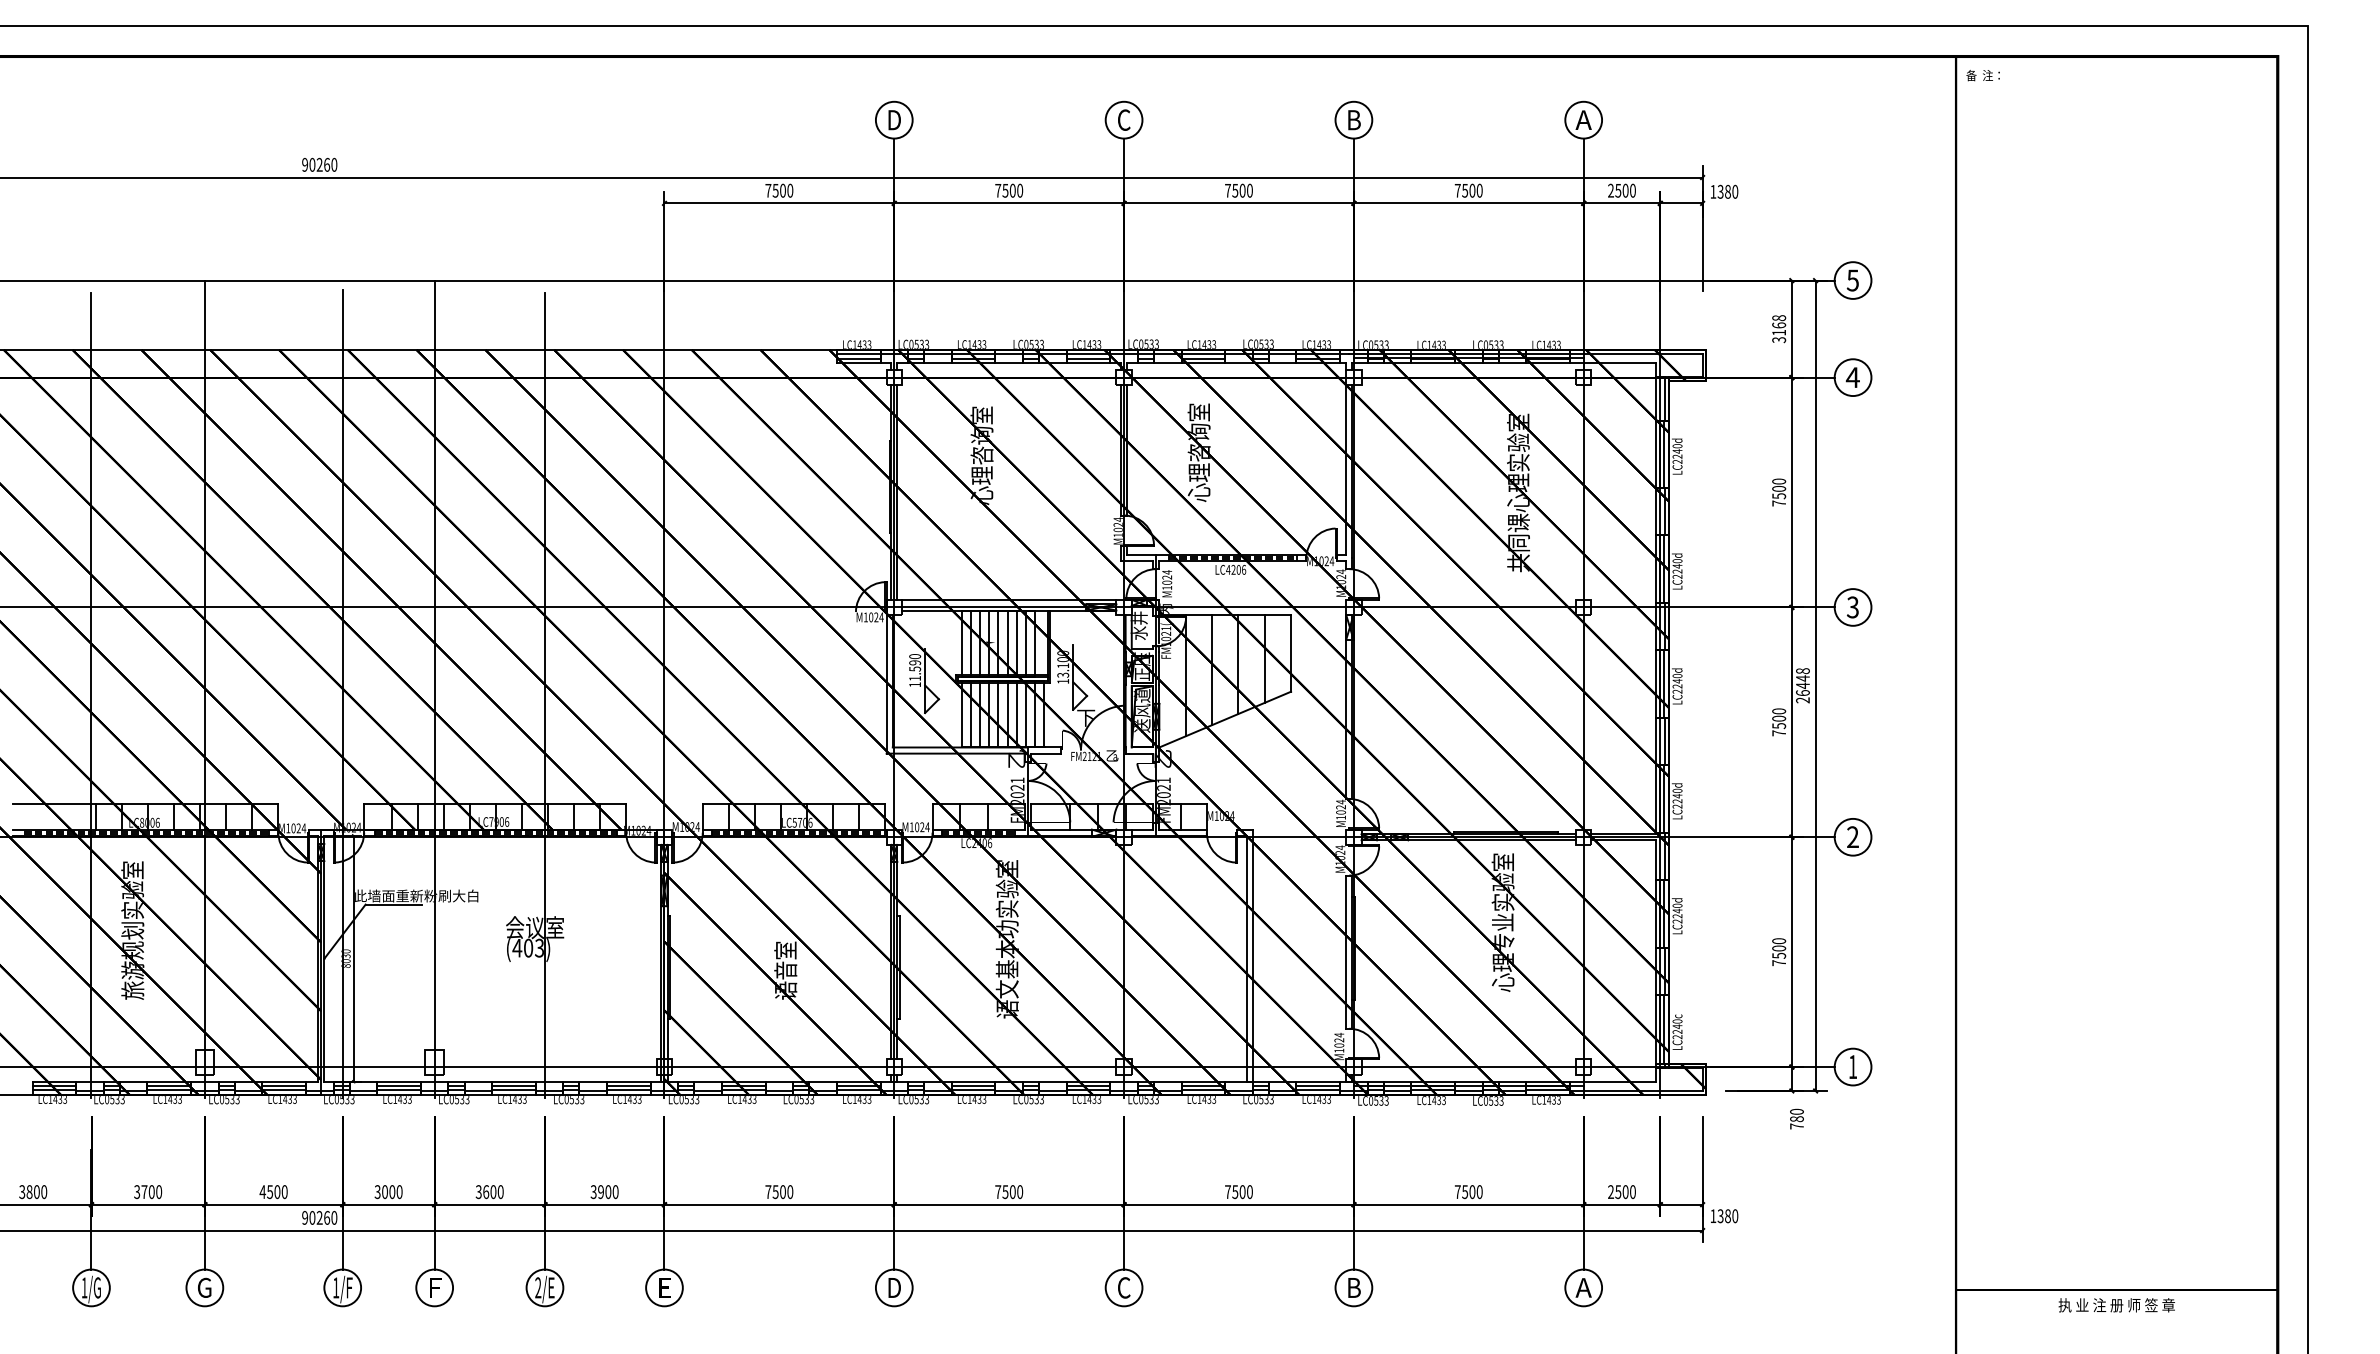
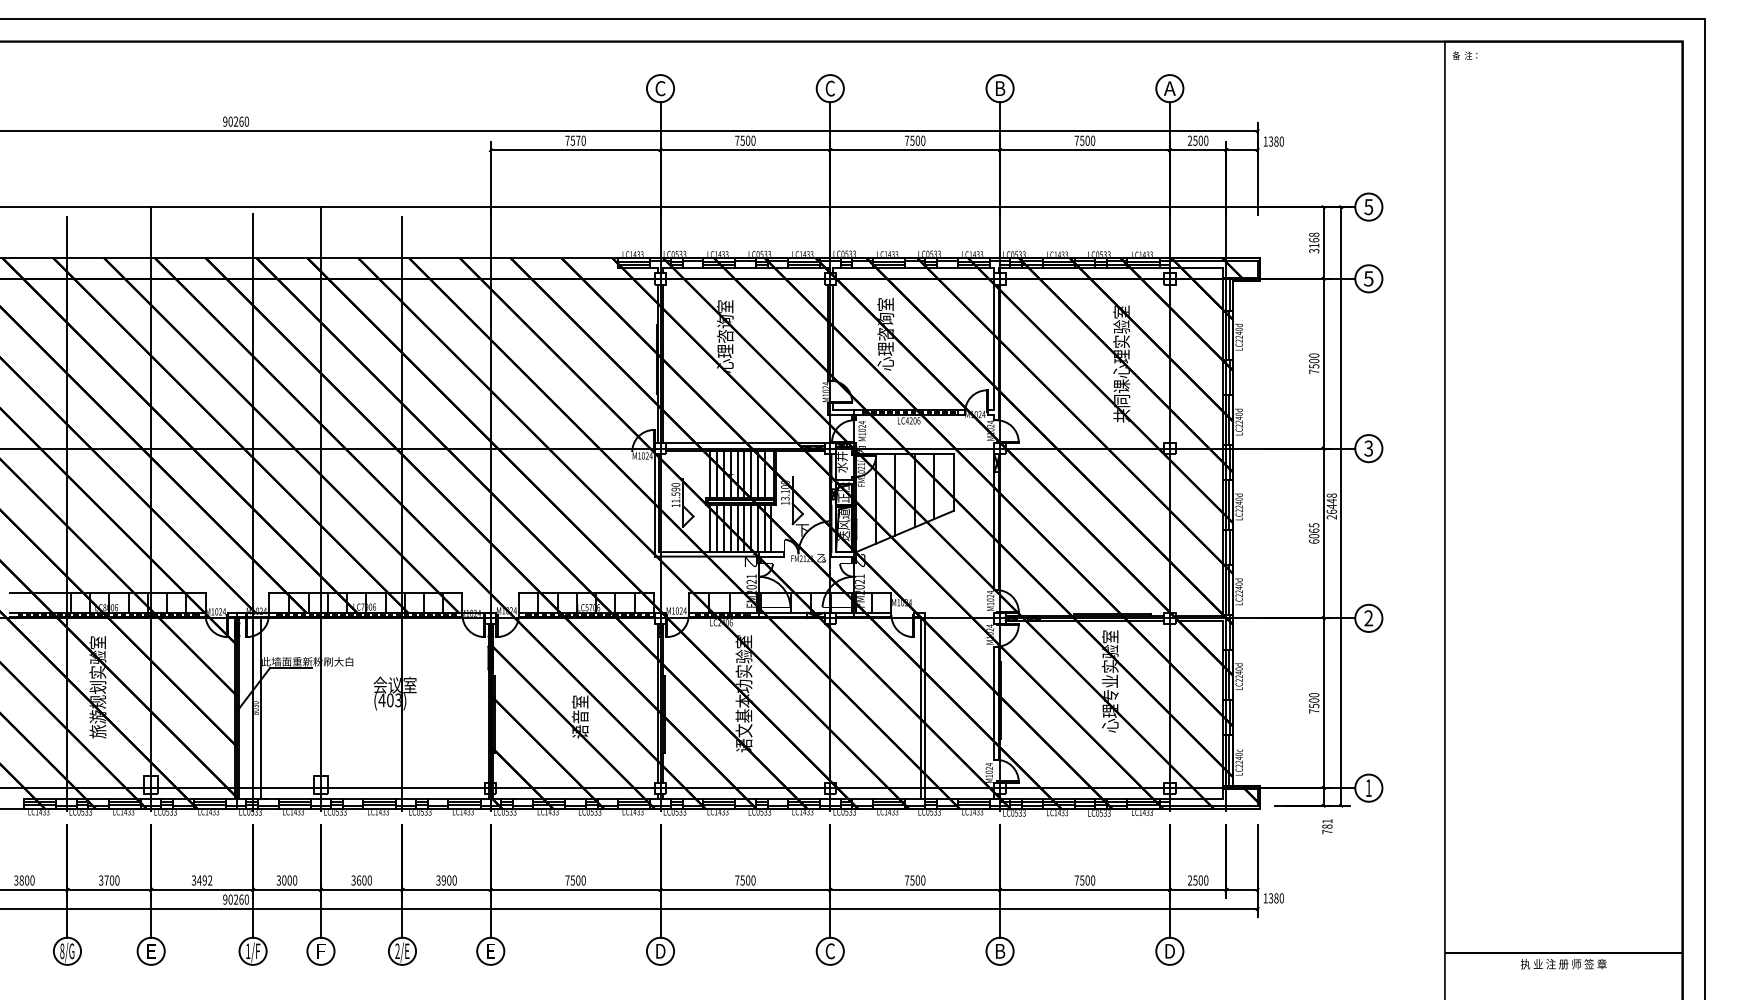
text: (894, 119) -> (660, 88), D -> C
text: (783, 190) -> (578, 140), 7500 -> 7570
text: (1852, 377) -> (1368, 278), 4 -> 5
text: (1779, 722) -> (1314, 533), 7500 -> 6065
text: (1797, 1112) -> (1327, 821), 780 -> 781
text: (272, 1192) -> (201, 880), 4500 -> 3492
text: (84, 1288) -> (62, 951), 1/G -> 8/G
text: (203, 1288) -> (150, 951), G -> E
text: (1583, 1288) -> (1169, 951), A -> D

